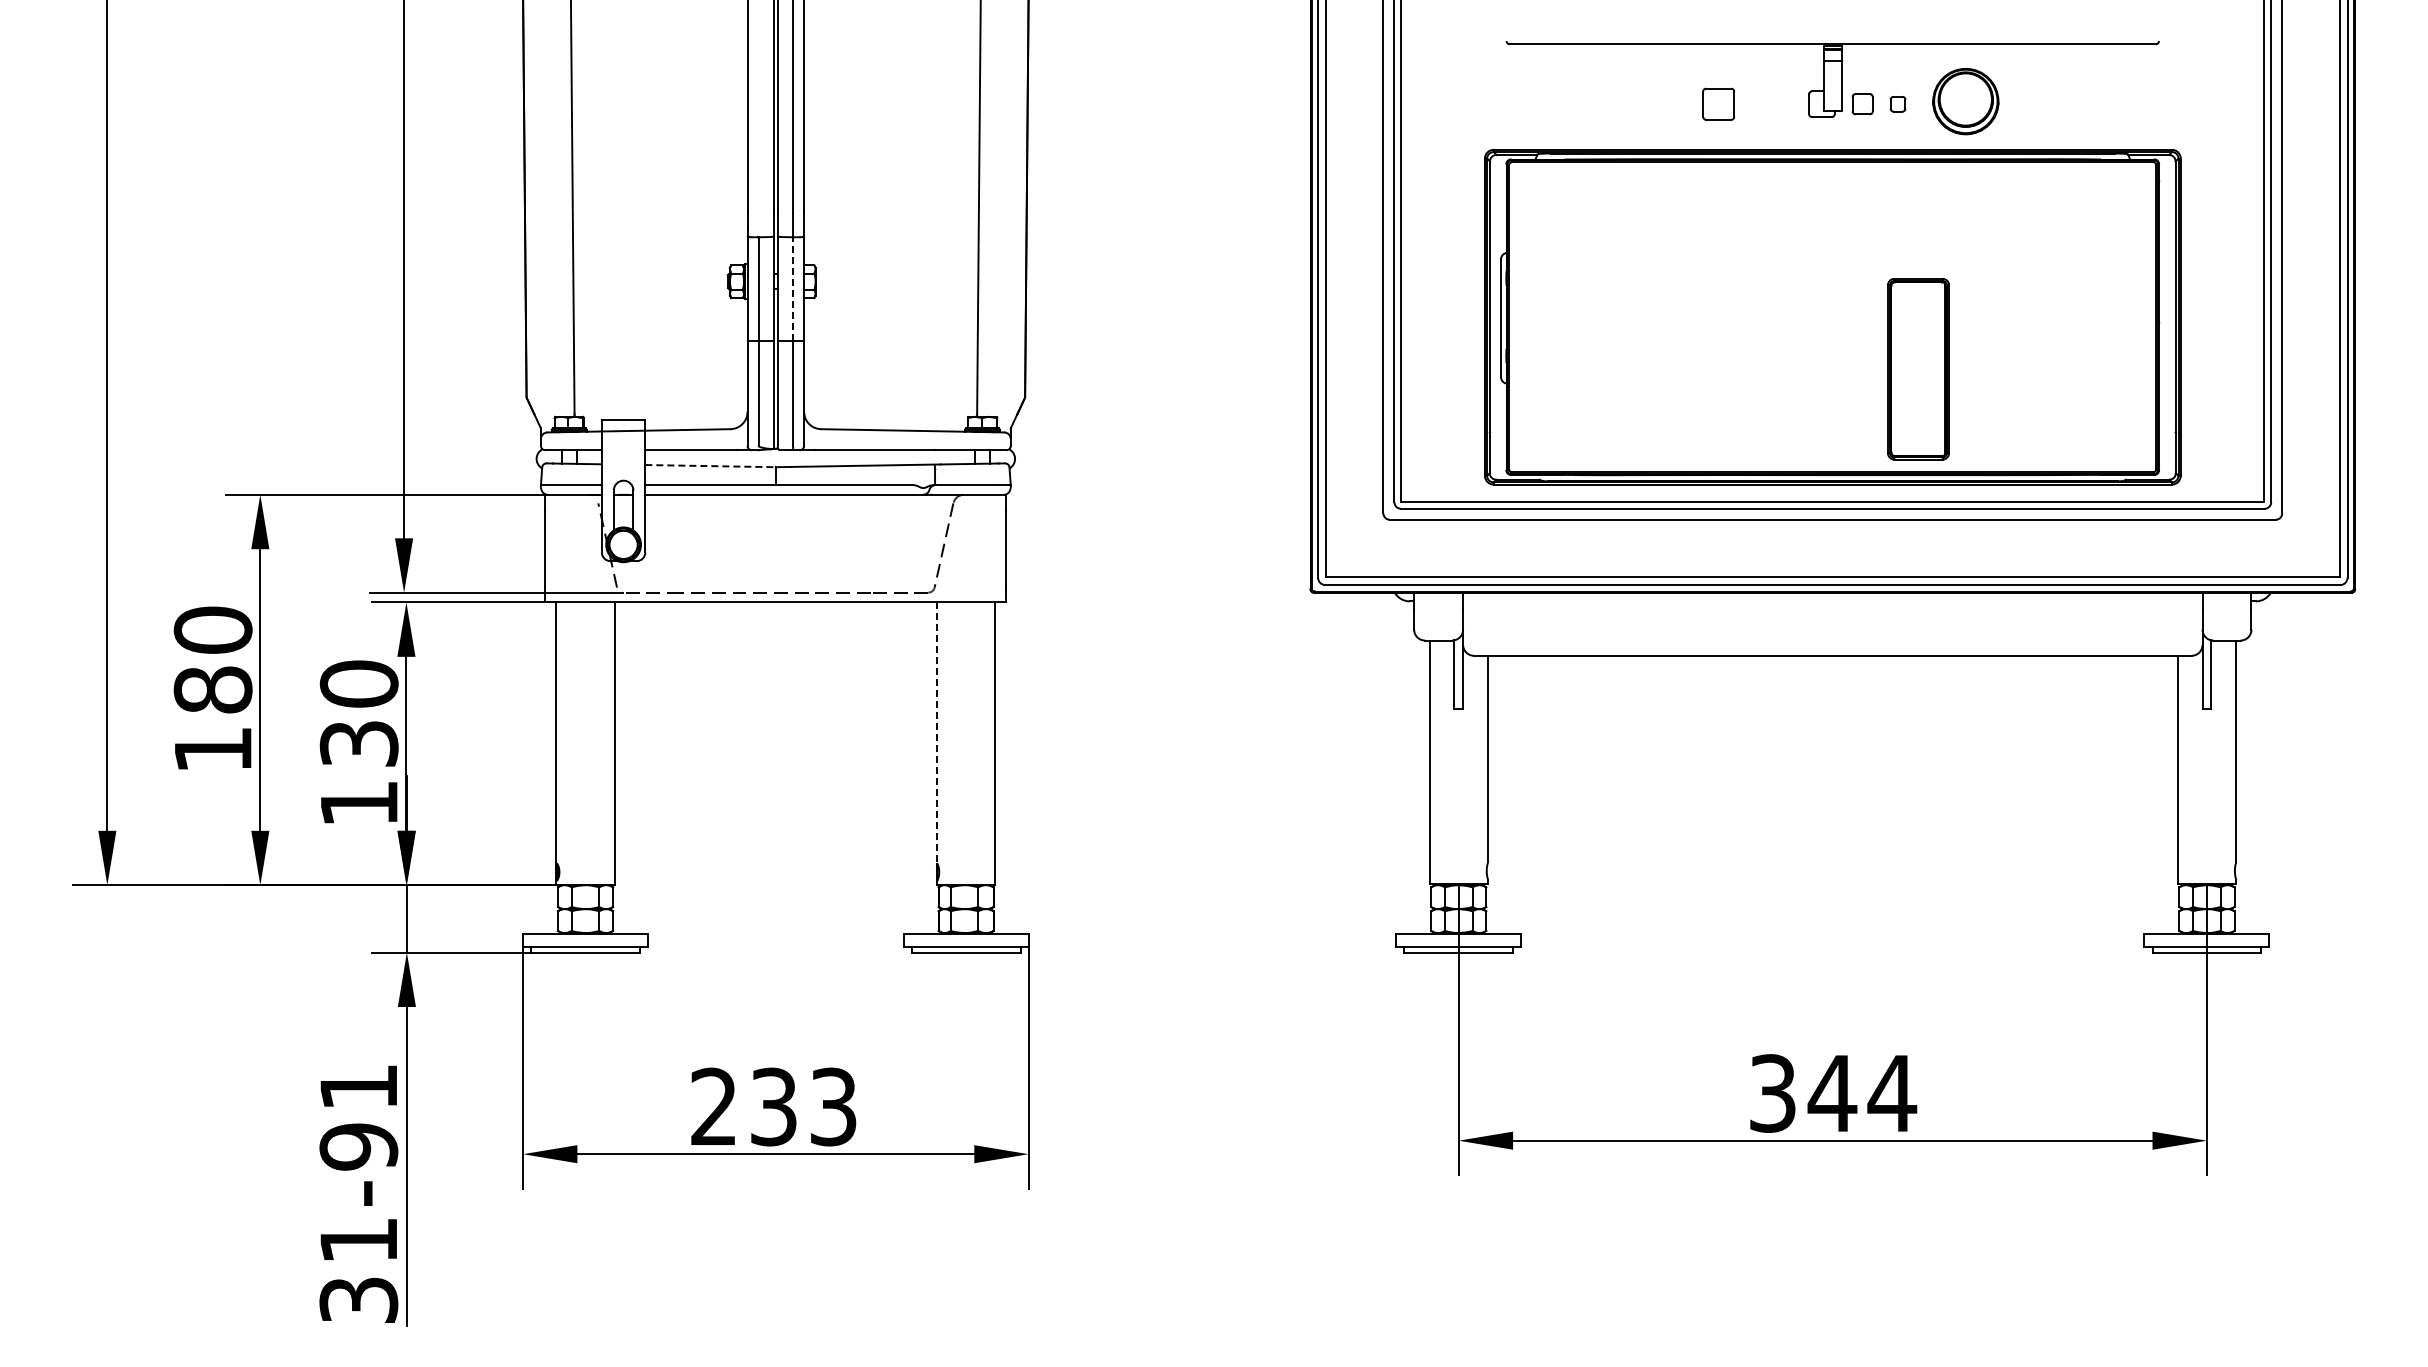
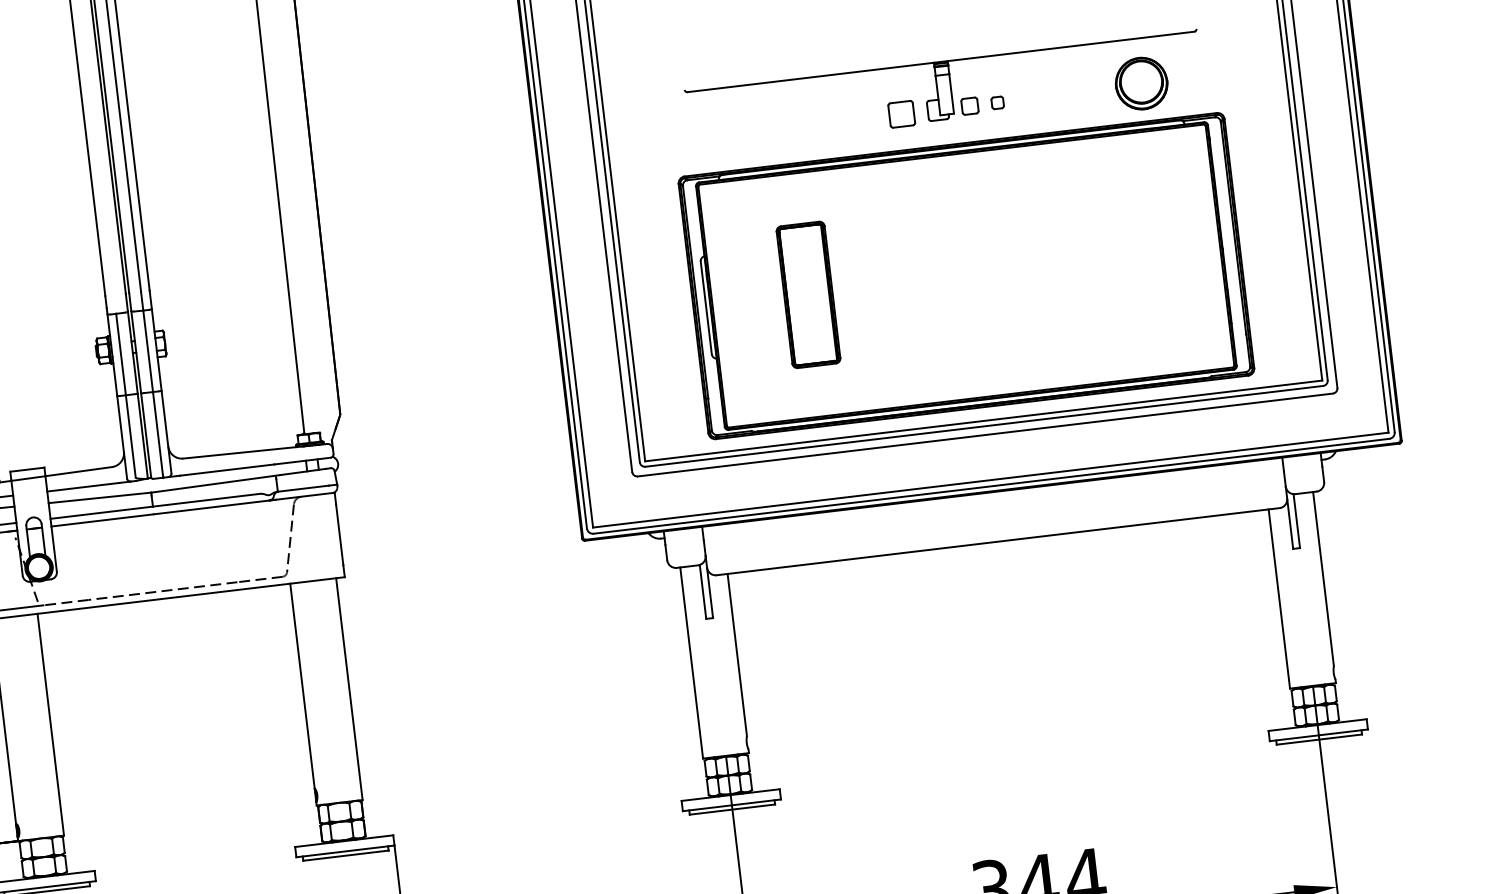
part: (1965, 101) -> (1141, 83), moved
part: (1718, 103) -> (901, 113), moved
line: (793, 289) -> (148, 351), dashed -> solid
part: (1918, 369) -> (808, 295), moved
line: (711, 466) -> (100, 498), dashed -> solid
line: (936, 733) -> (302, 686), dashed -> solid

